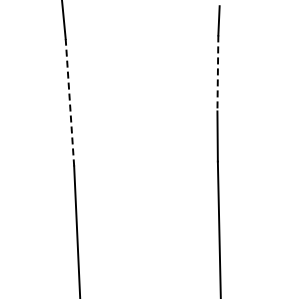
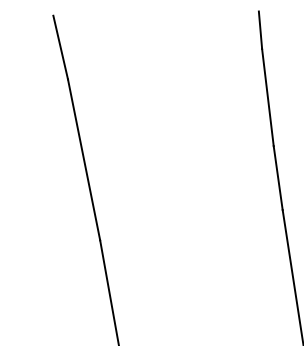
line: (217, 73) -> (267, 97), dashed -> solid
line: (69, 102) -> (83, 159), dashed -> solid

